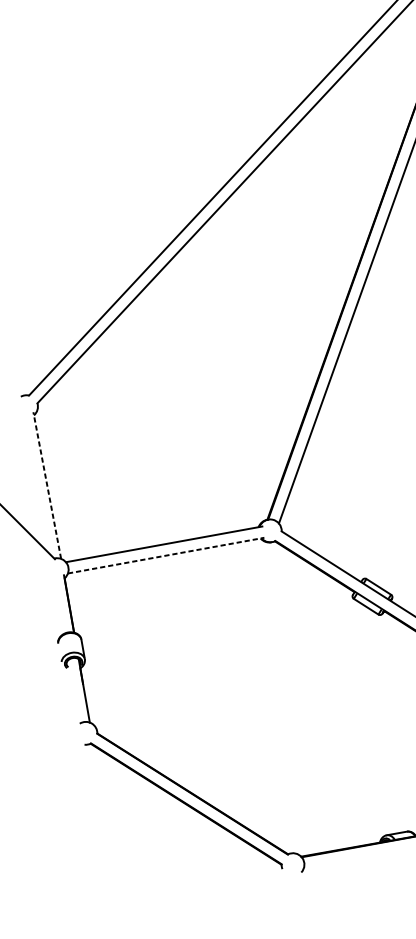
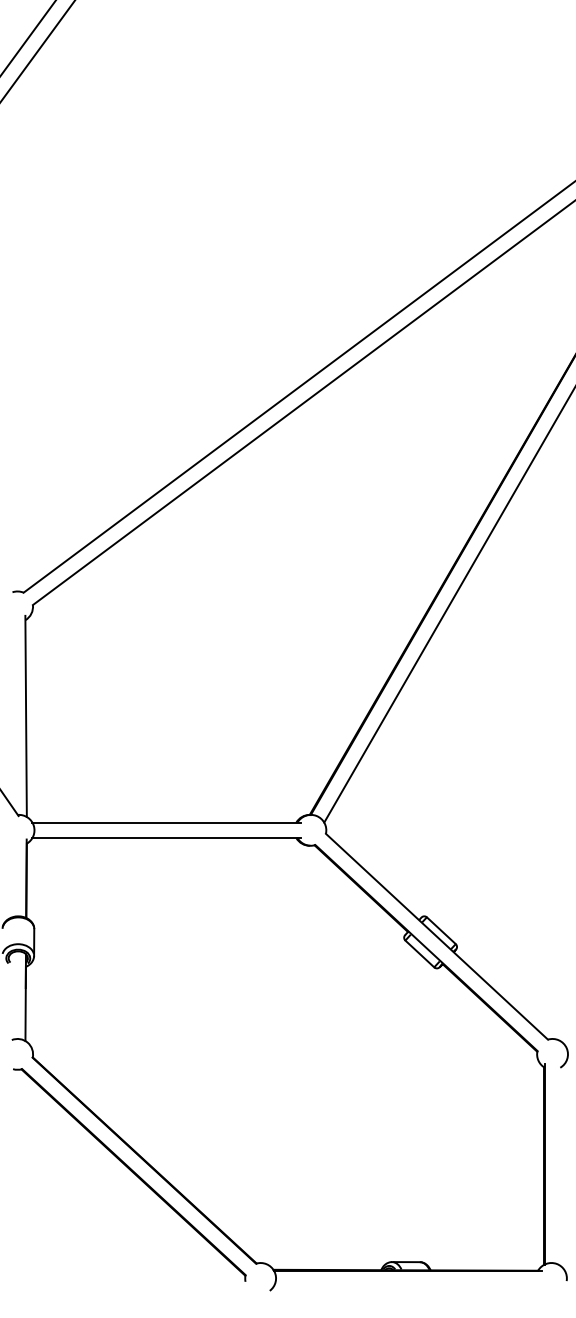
line: (47, 485) -> (26, 716), dashed -> solid
line: (165, 556) -> (166, 838), dashed -> solid

